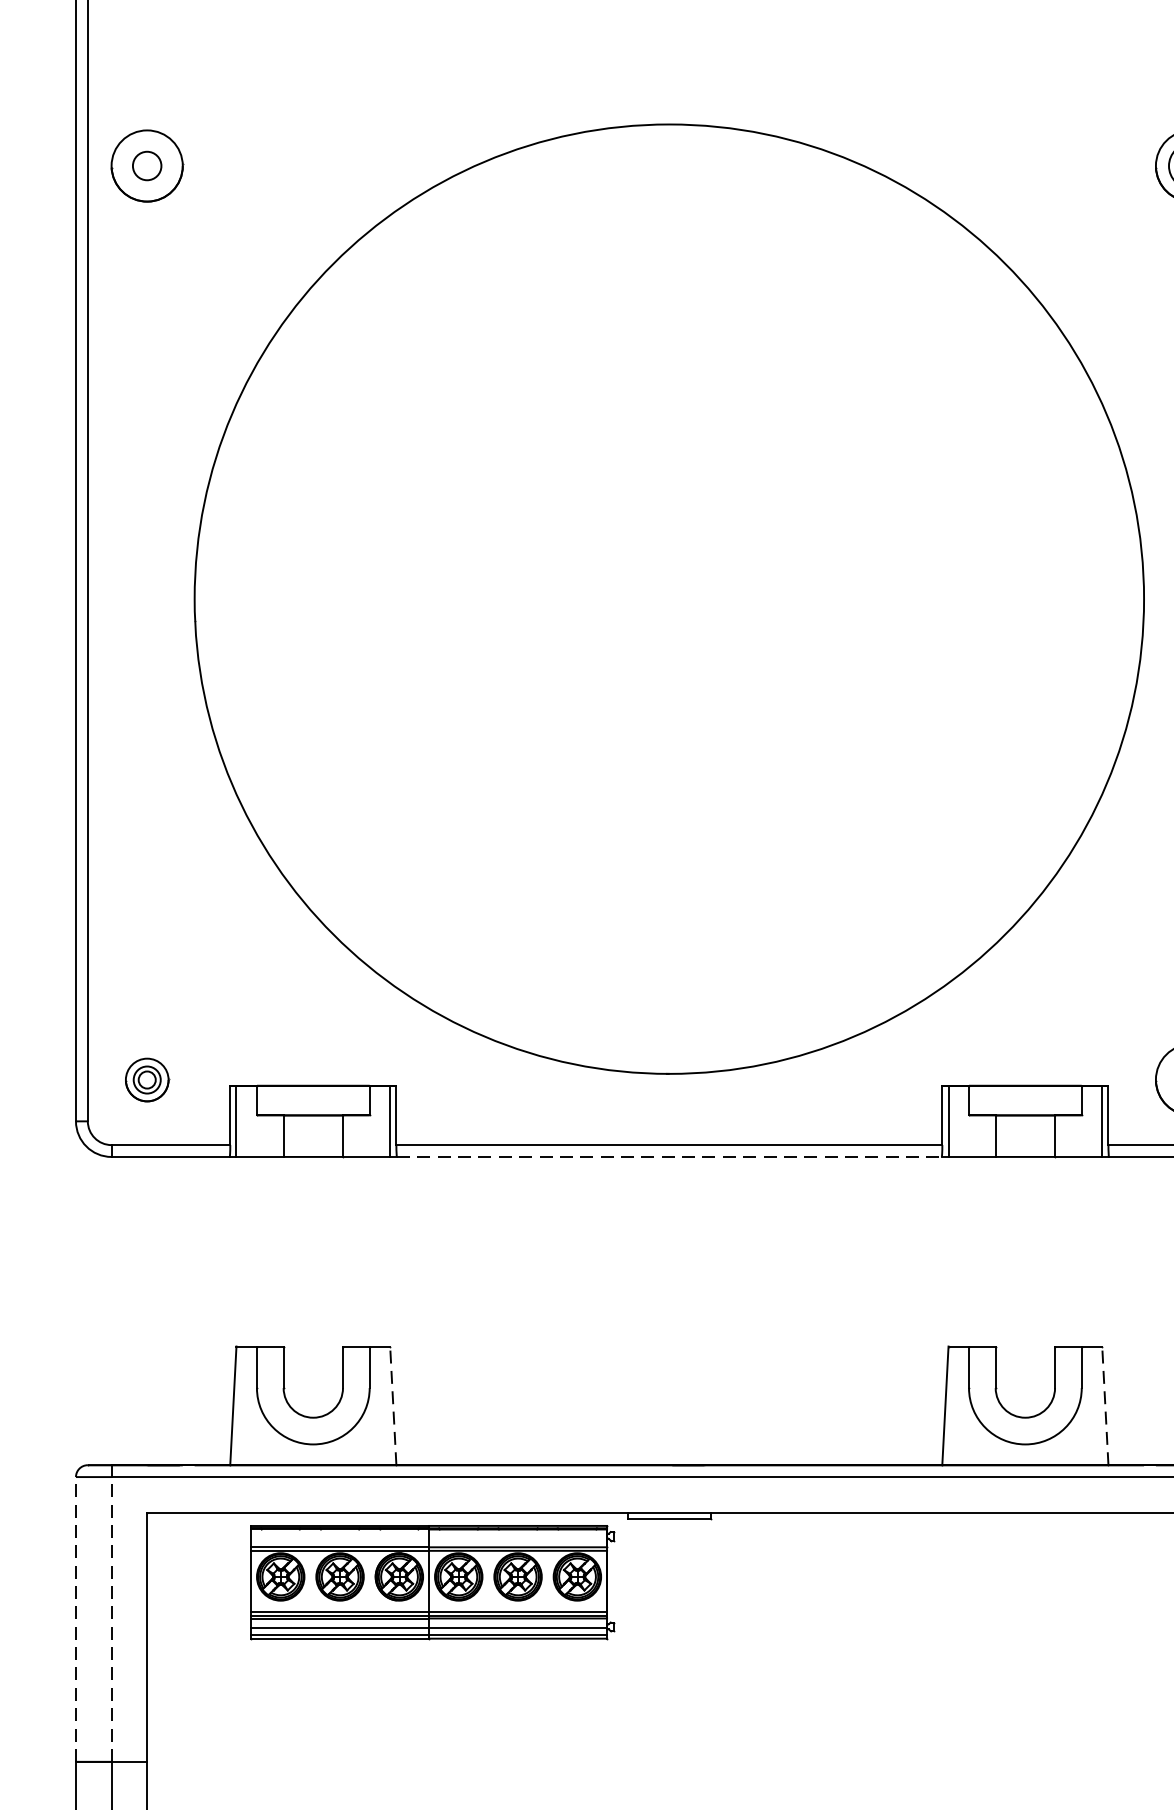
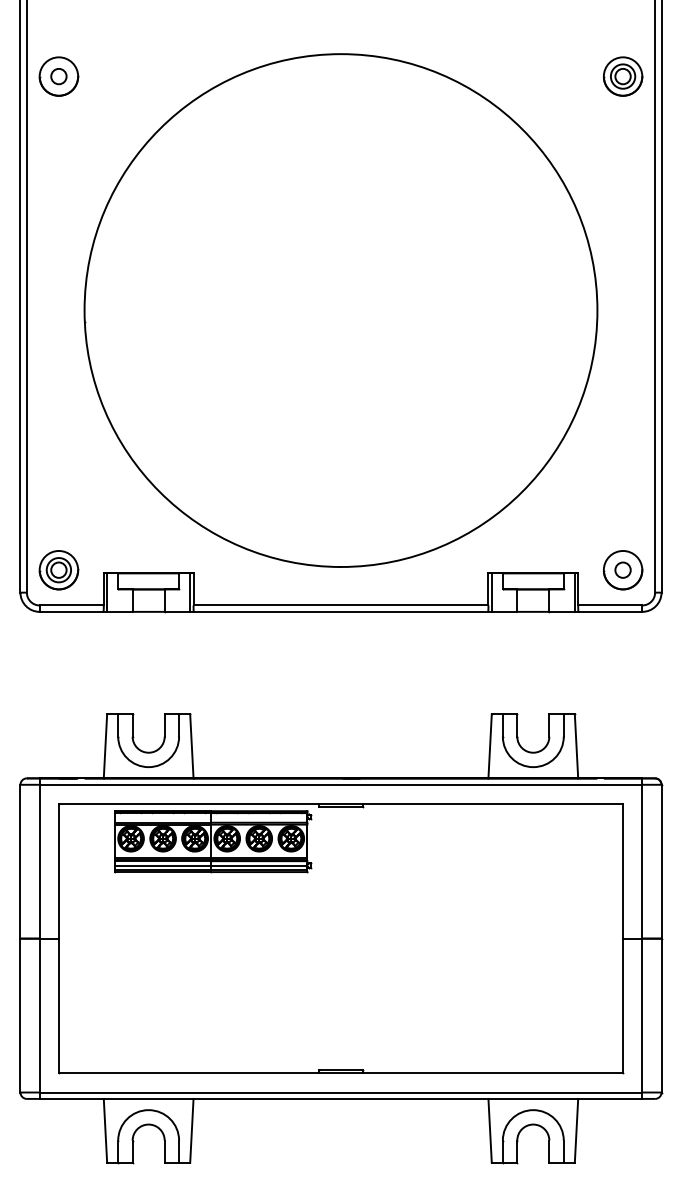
part: (146, 1080) -> (58, 570), size x1.67
line: (670, 1156) -> (341, 611), dashed -> solid
line: (392, 1404) -> (191, 745), dashed -> solid
line: (1105, 1404) -> (576, 745), dashed -> solid
line: (76, 1619) -> (20, 861), dashed -> solid
line: (111, 1619) -> (39, 861), dashed -> solid

